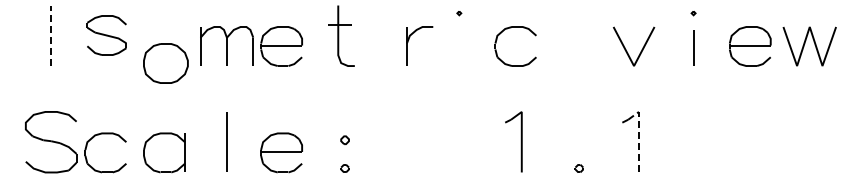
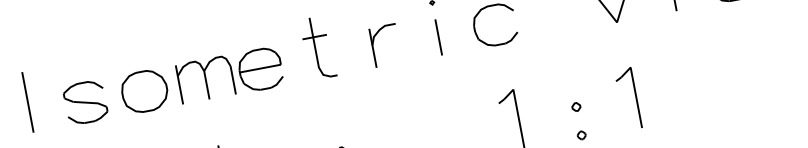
line: (51, 35) -> (28, 102), dashed -> solid
part: (106, 35) -> (85, 102), moved
part: (408, 42) -> (373, 44), moved
line: (458, 47) -> (437, 37), added
part: (165, 63) -> (144, 91), moved
line: (638, 134) -> (634, 90), dashed -> solid
part: (579, 140) -> (576, 107), added

